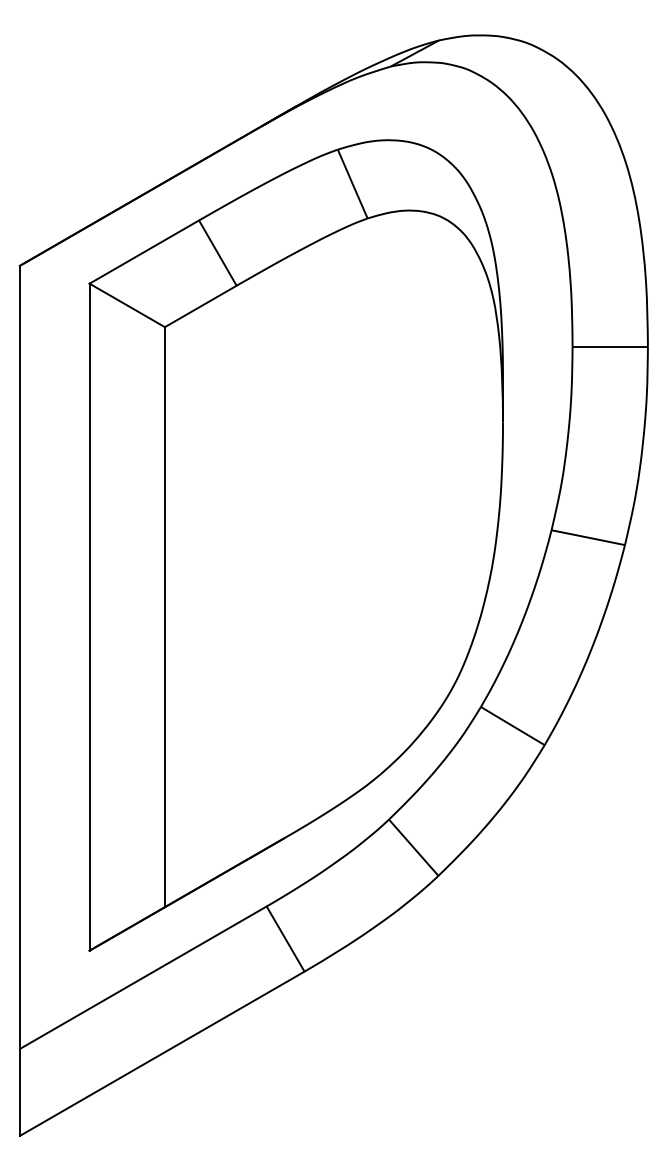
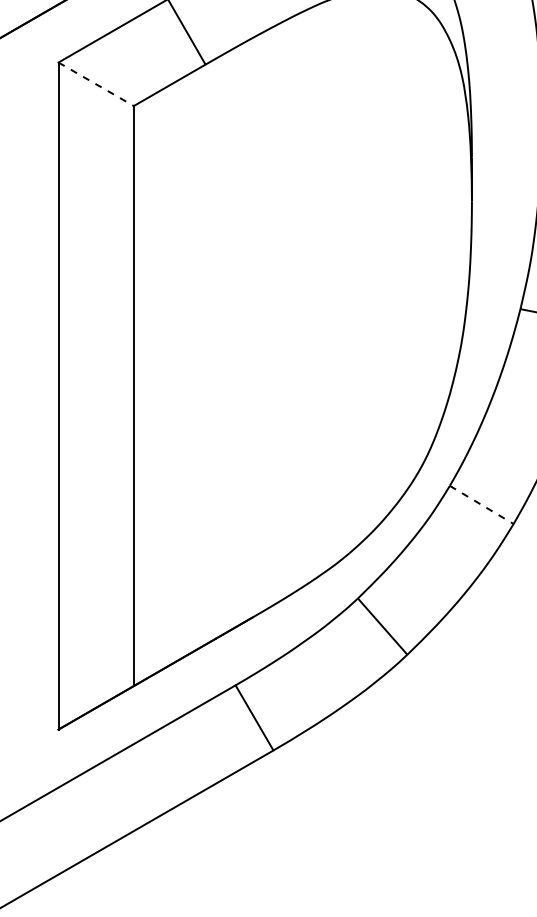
line: (127, 305) -> (96, 84), solid -> dashed
line: (512, 726) -> (481, 505), solid -> dashed

